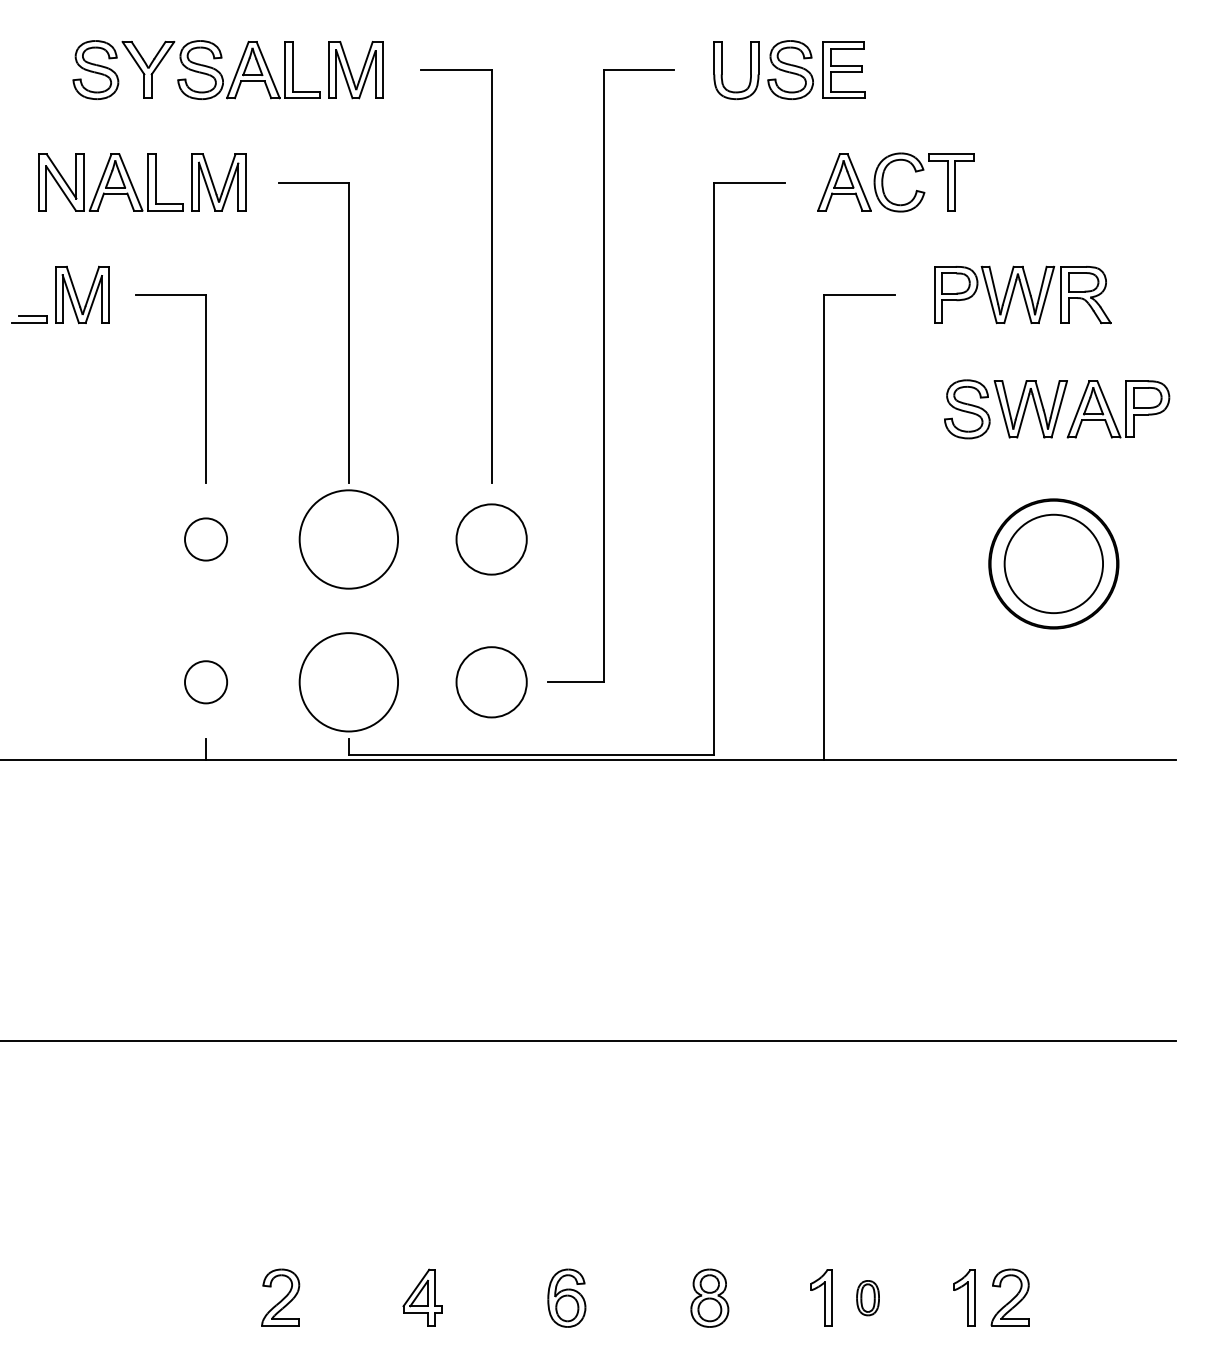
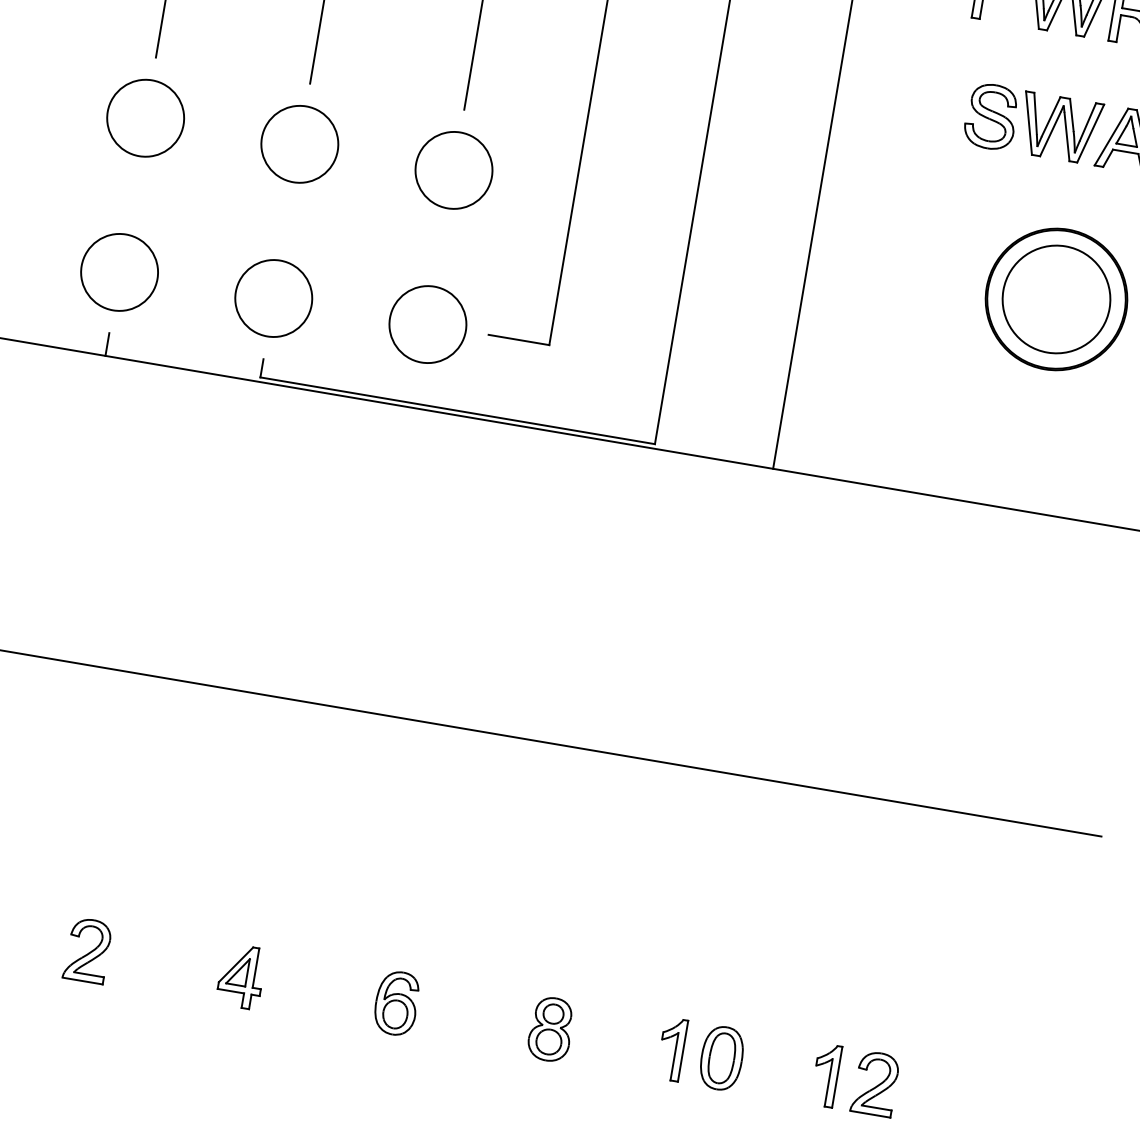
circle: (205, 539) -> (145, 118), size x1.67
circle: (348, 539) -> (299, 144), size x0.71
circle: (205, 682) -> (118, 272), size x1.67
circle: (348, 682) -> (273, 298), size x0.71
part: (867, 1297) -> (721, 1057), size x1.67

